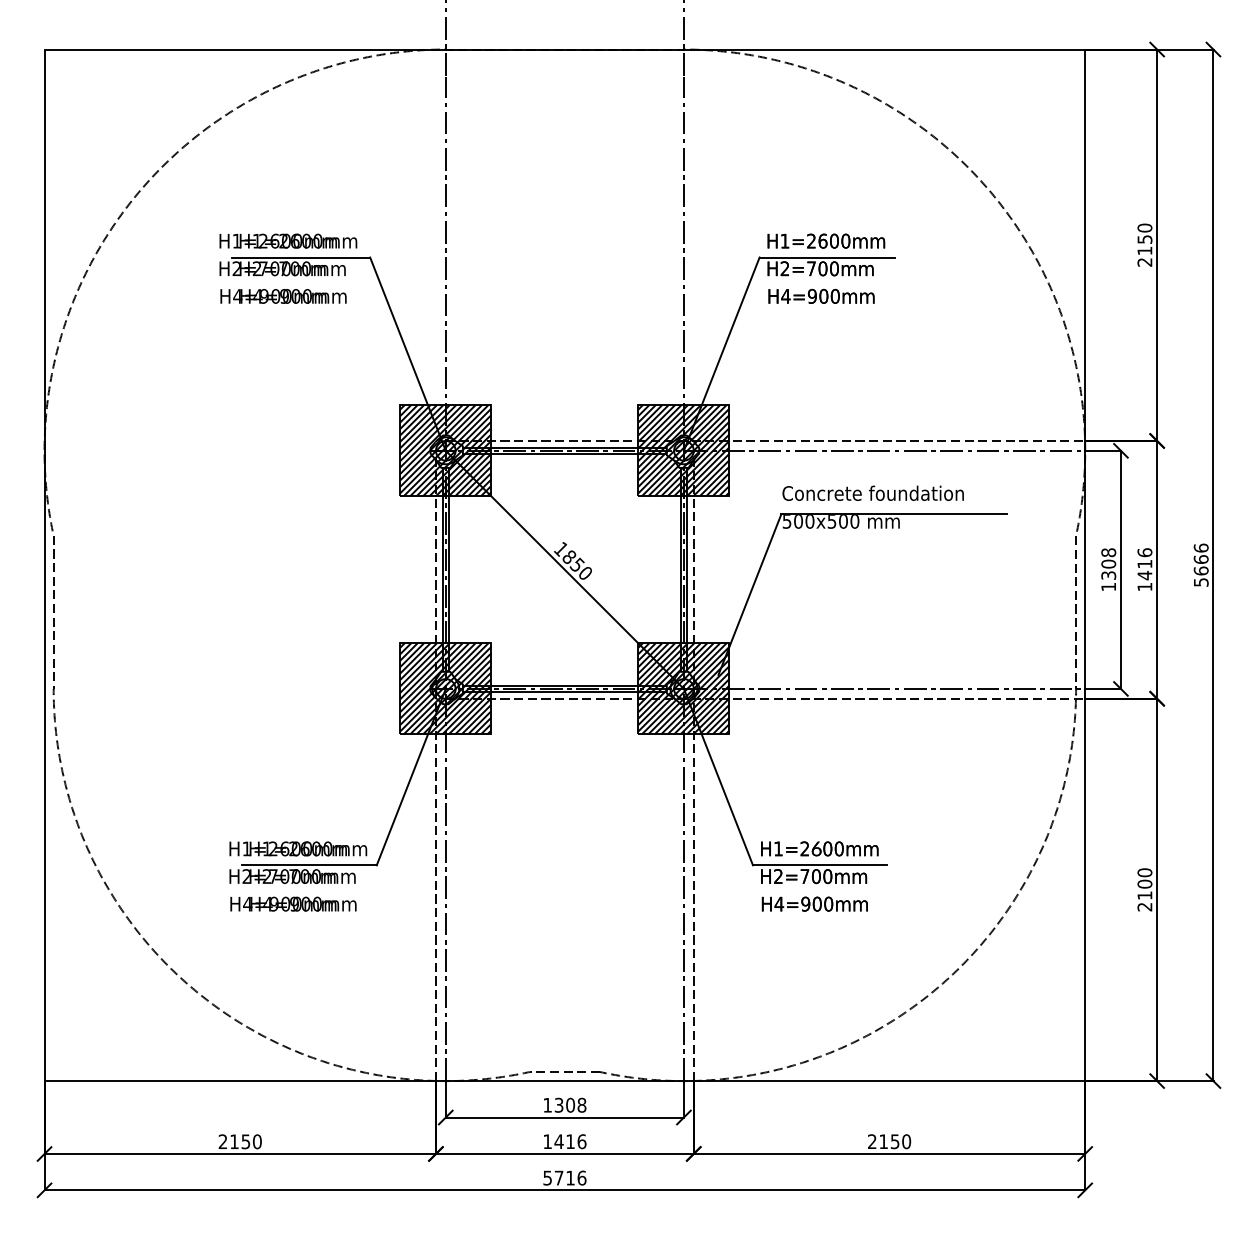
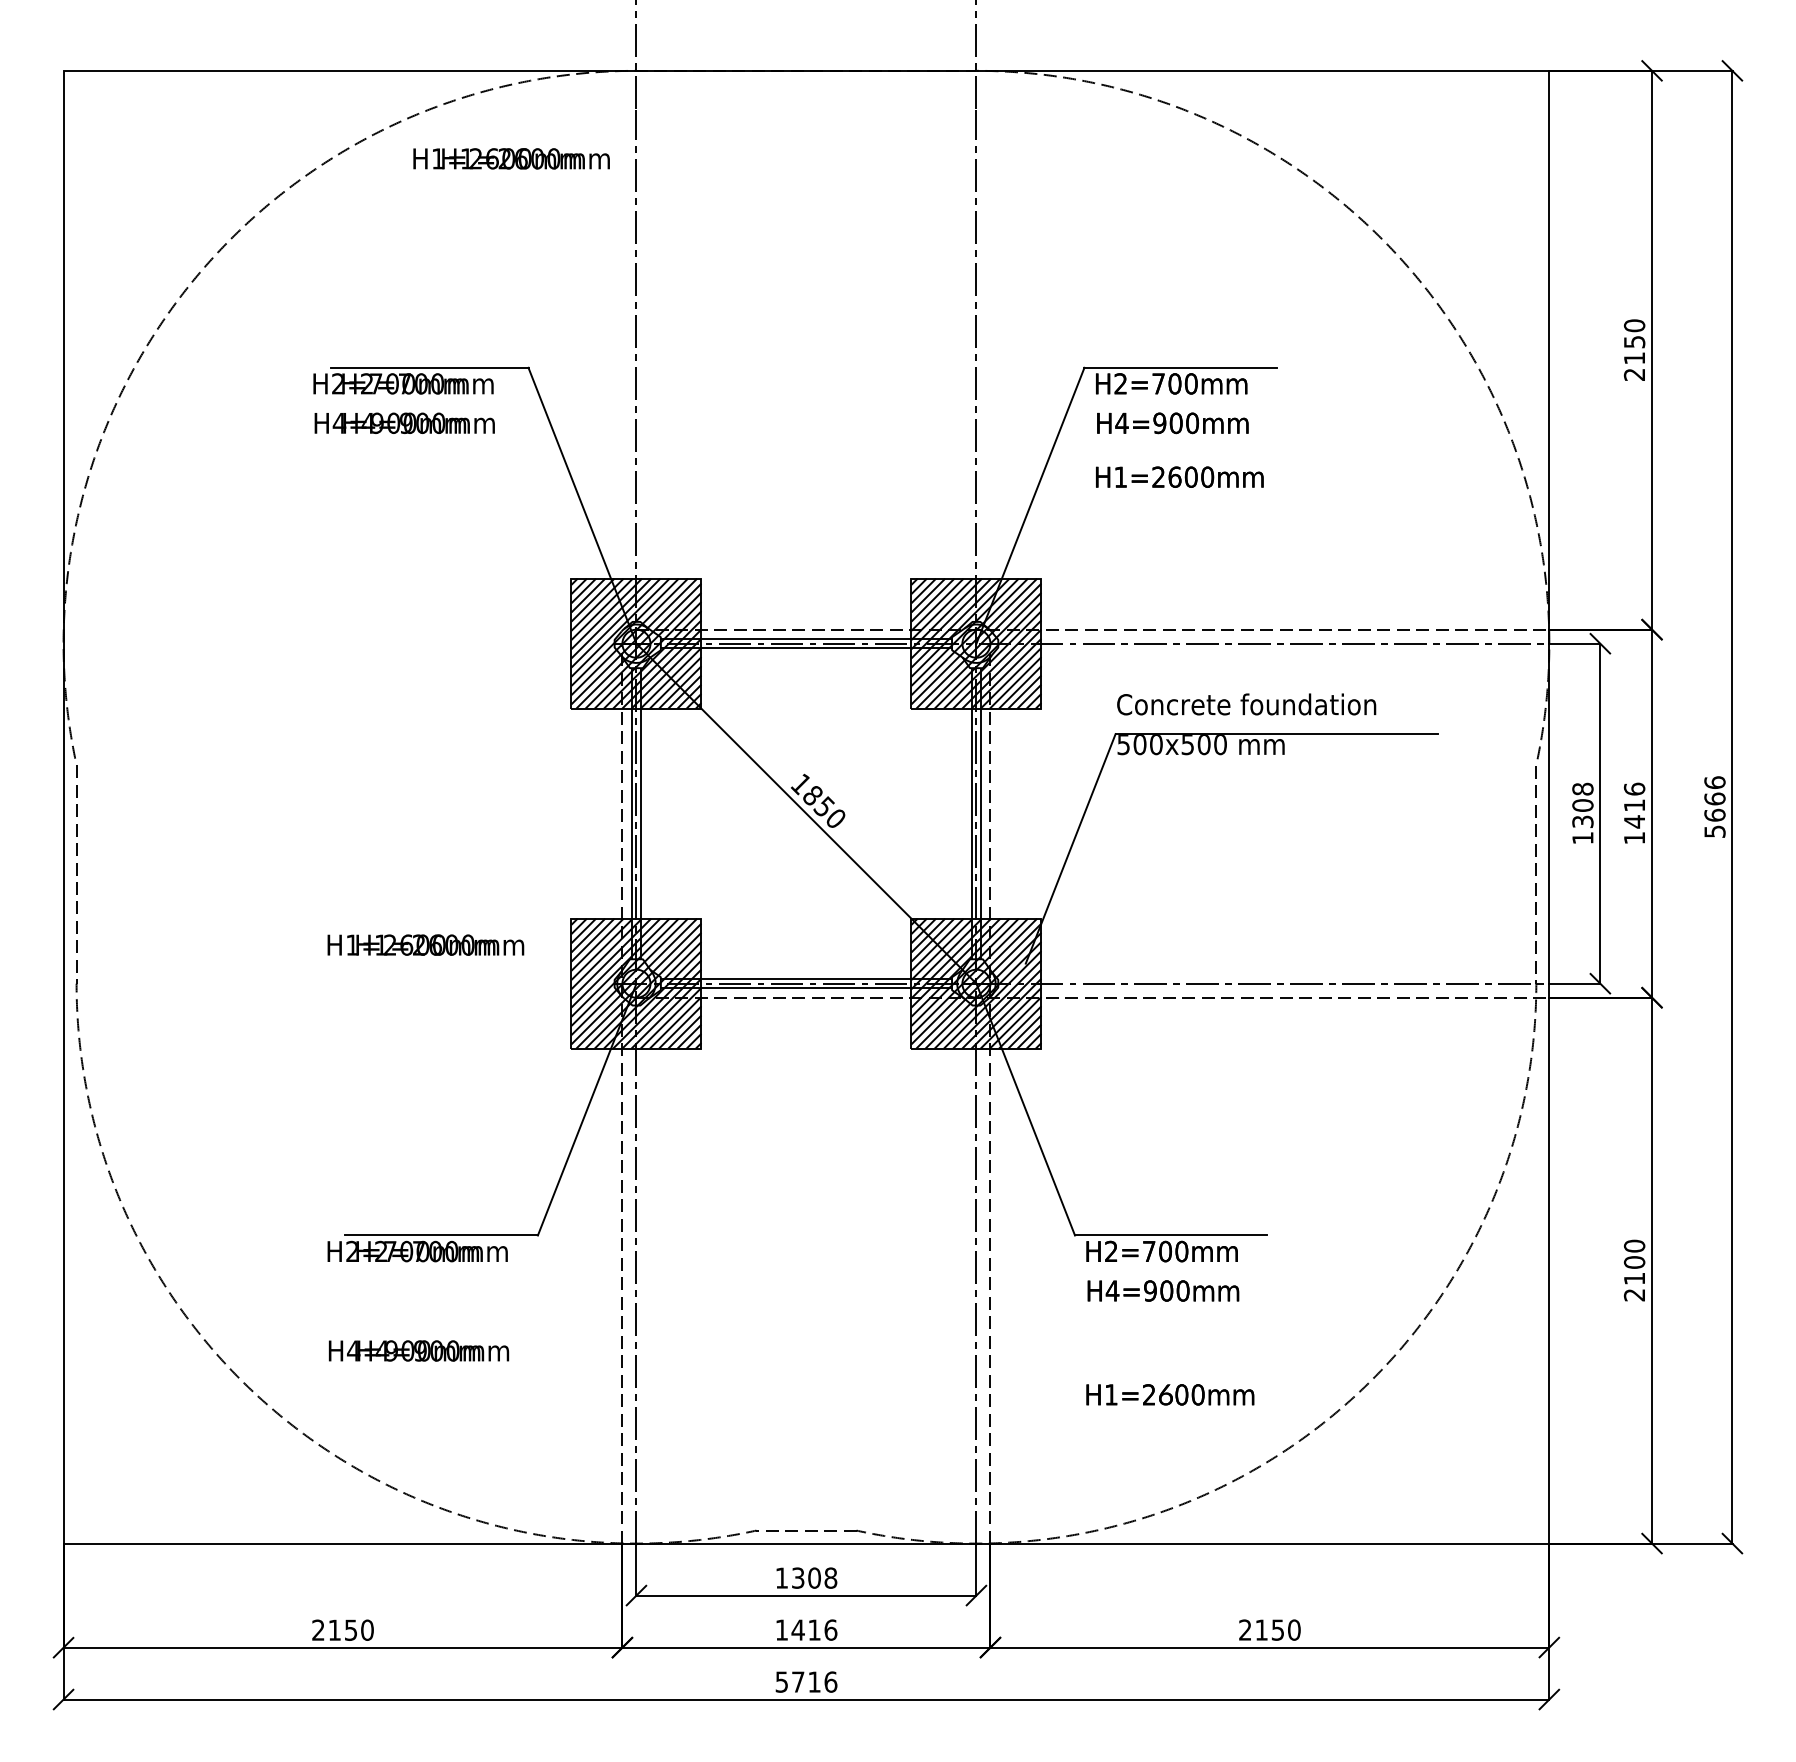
text: (288, 240) -> (511, 157), moved
text: (826, 240) -> (1179, 476), moved
text: (298, 848) -> (426, 944), moved
text: (819, 848) -> (1169, 1394), moved
text: (293, 903) -> (419, 1349), moved

